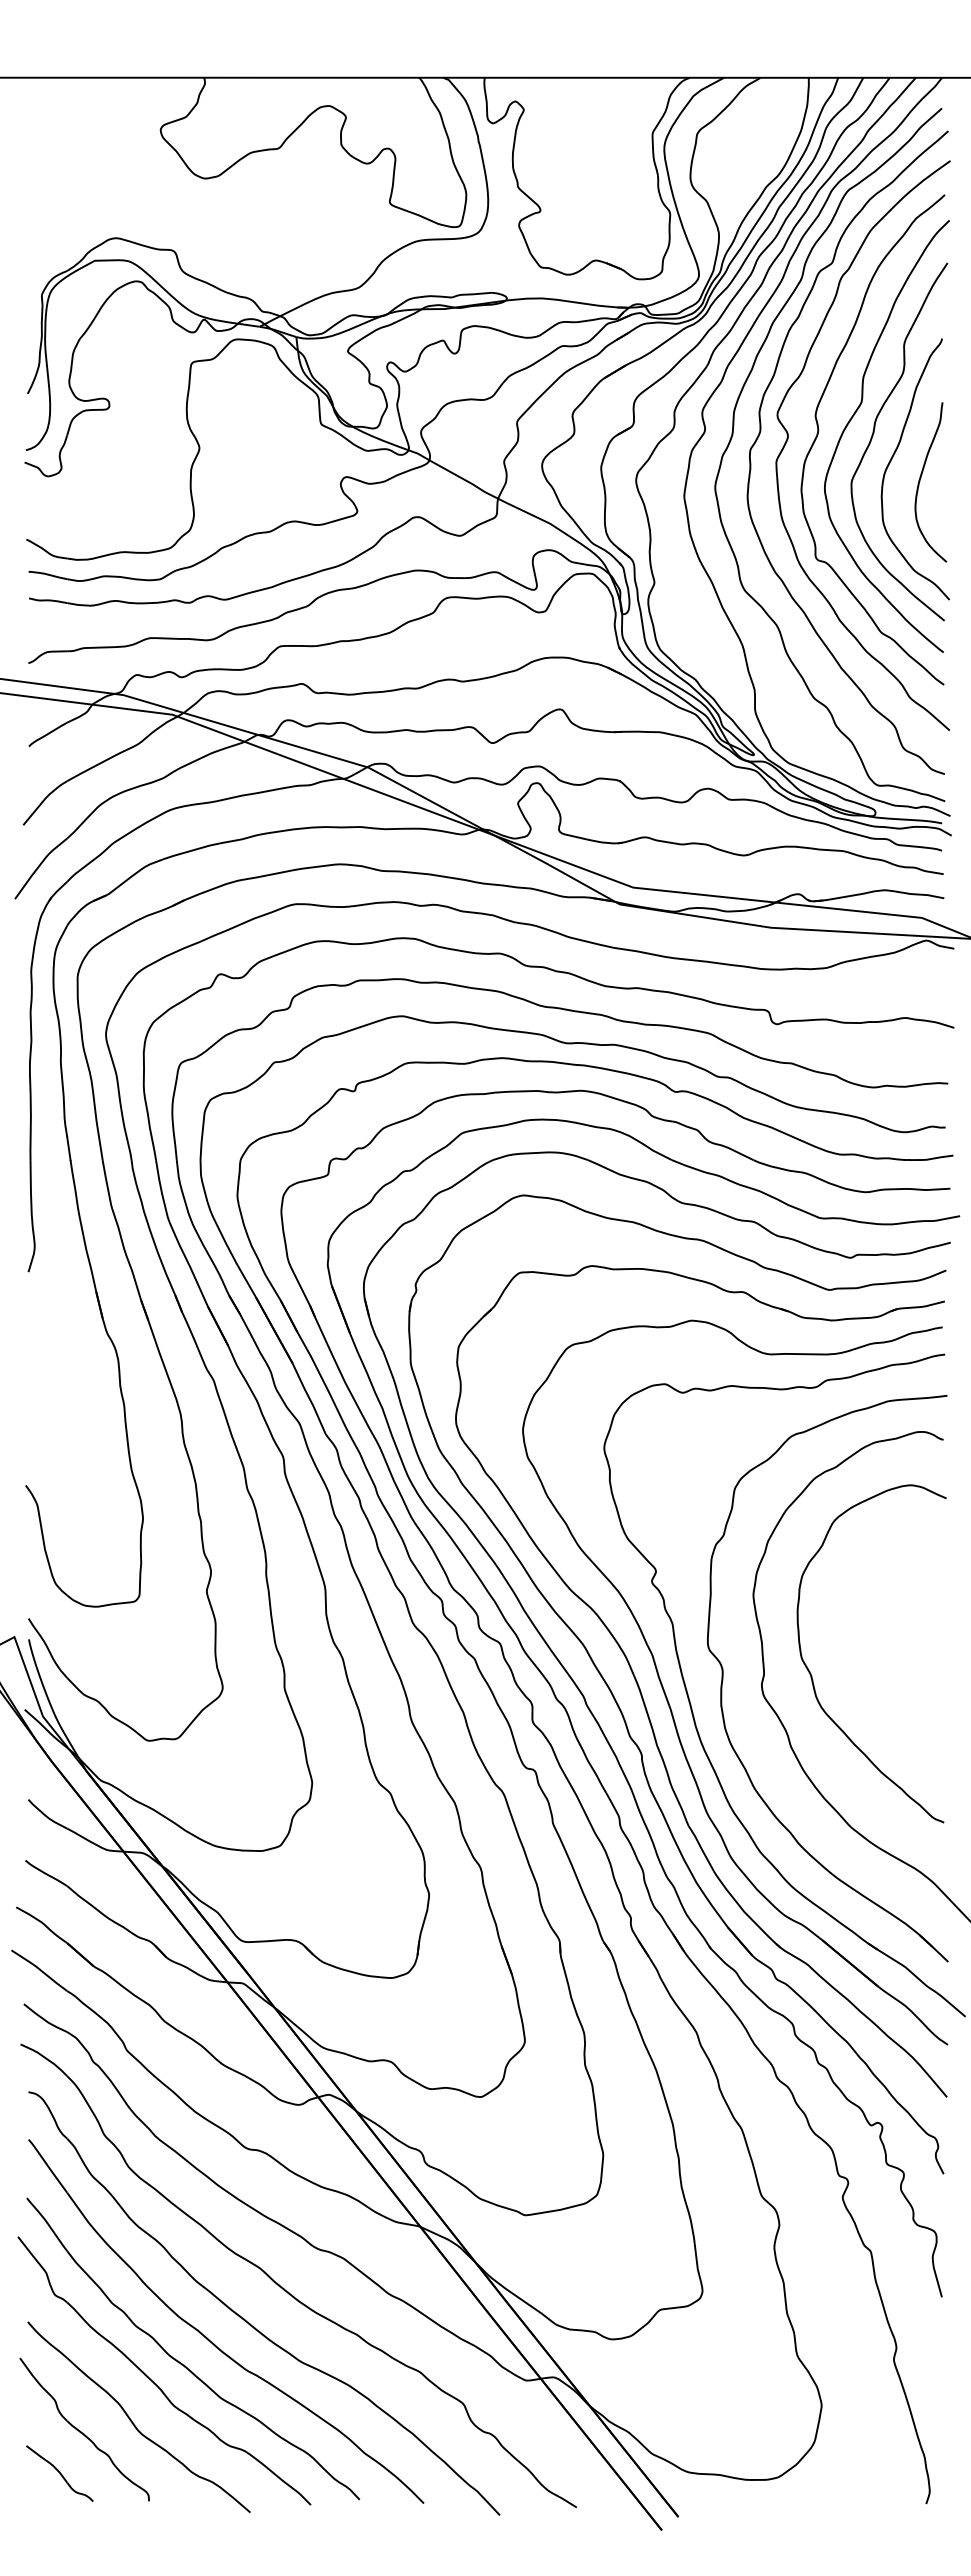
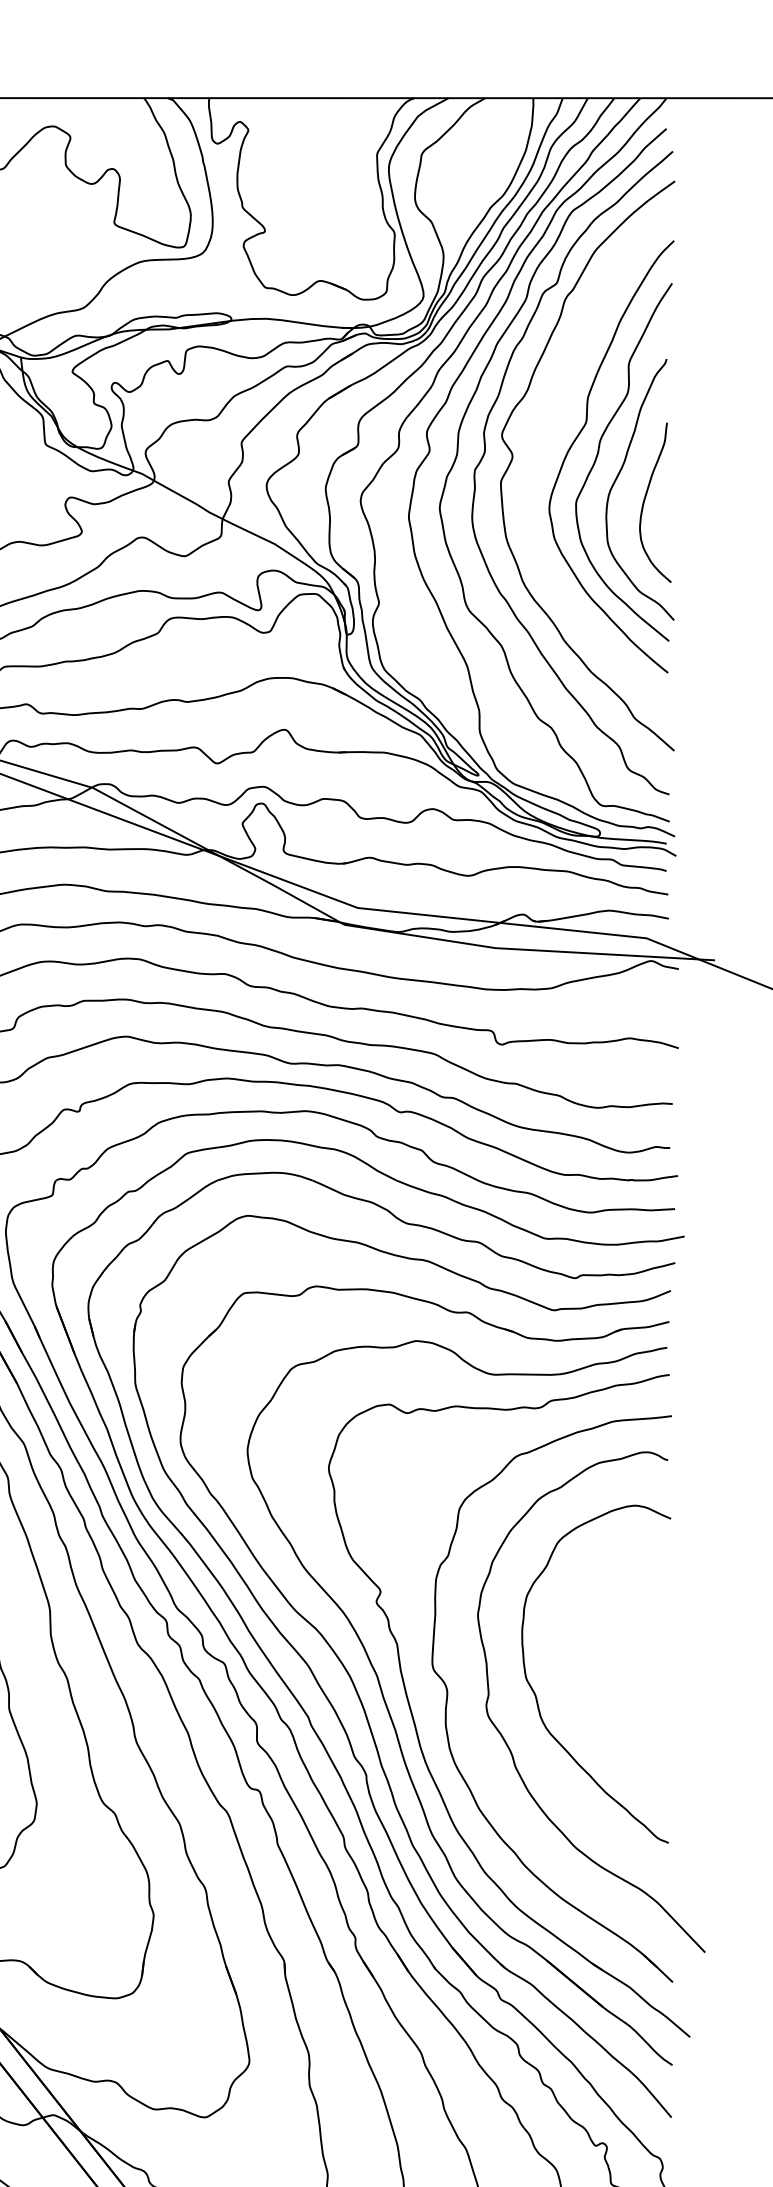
curve: (819, 430) -> (544, 450), removed

